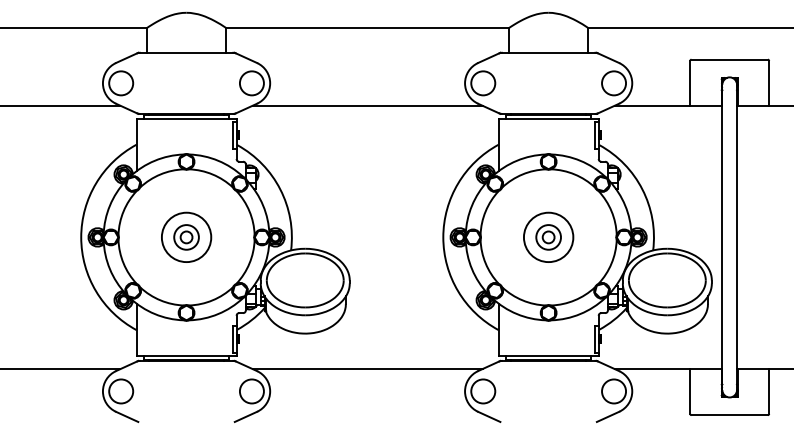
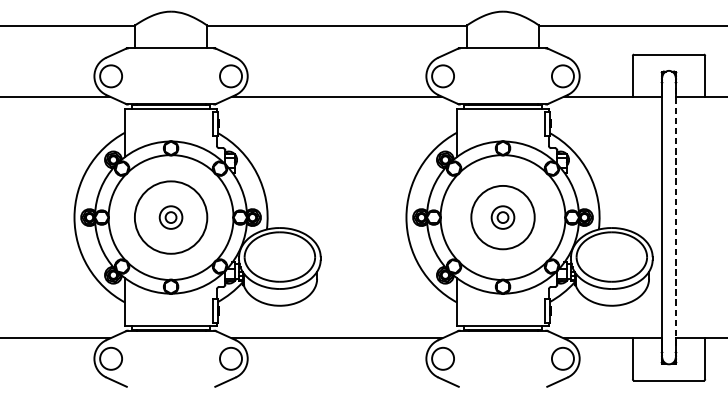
circle: (186, 237) -> (171, 217), size x1.6
circle: (548, 237) -> (502, 217), size x1.4
line: (737, 237) -> (676, 217), solid -> dashed

